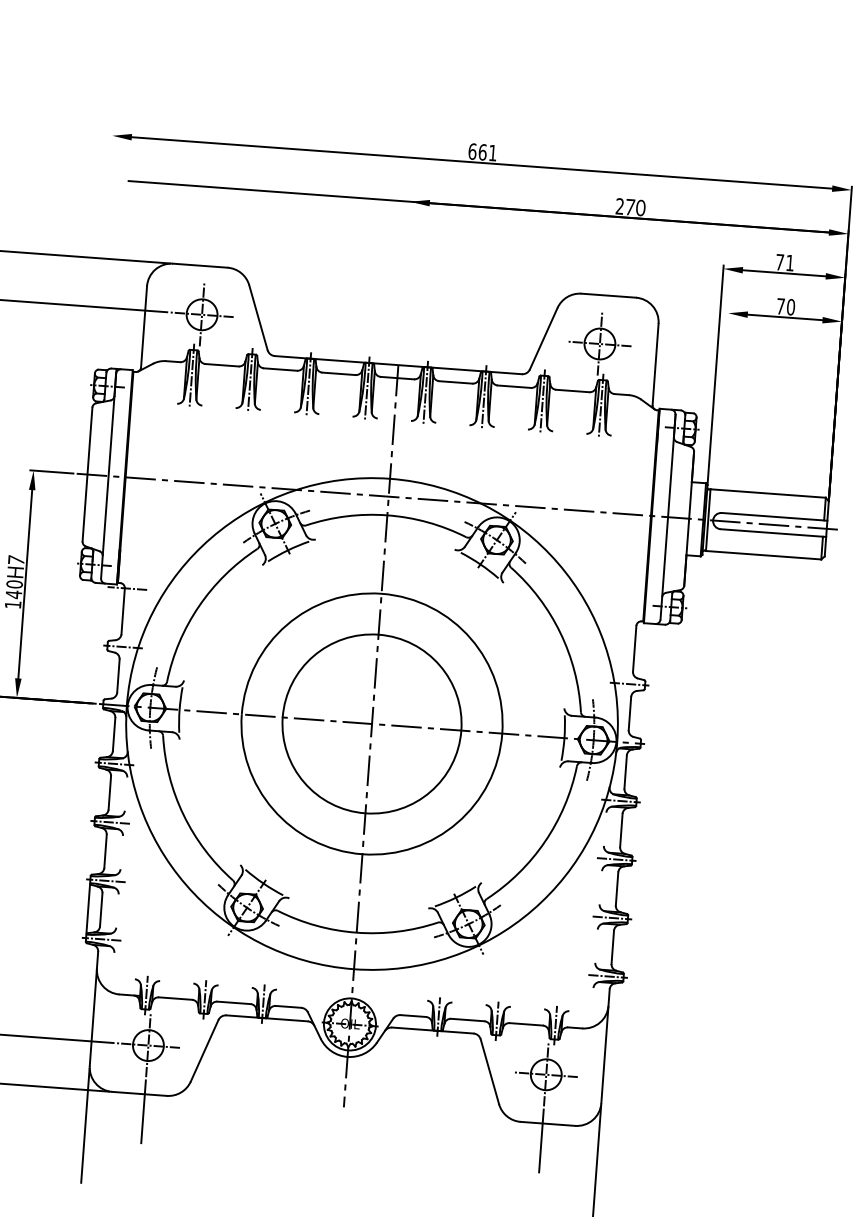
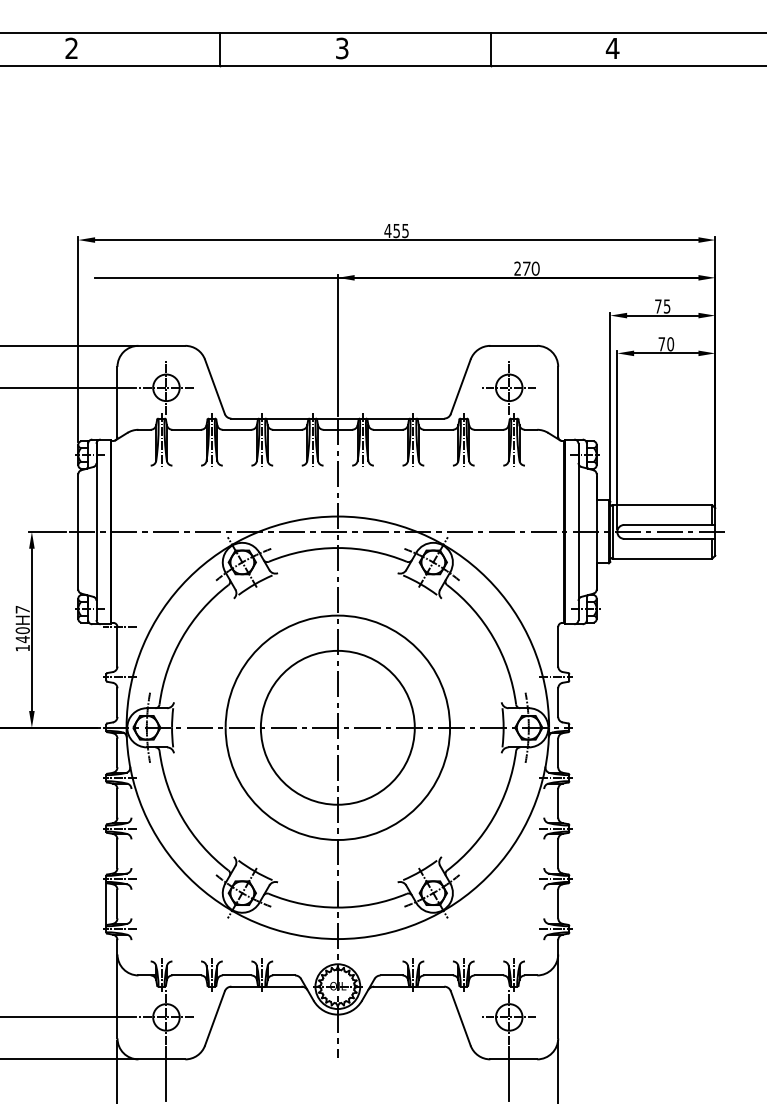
text: (482, 151) -> (396, 230), 661 -> 455
line: (104, 251) -> (78, 339), added
text: (789, 263) -> (666, 306), 71 -> 75
line: (404, 280) -> (337, 345), added
line: (721, 413) -> (617, 439), added

